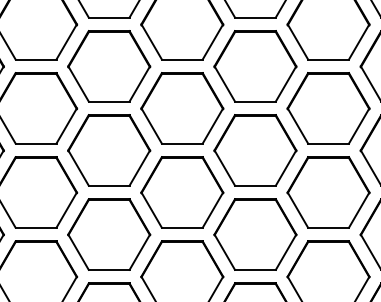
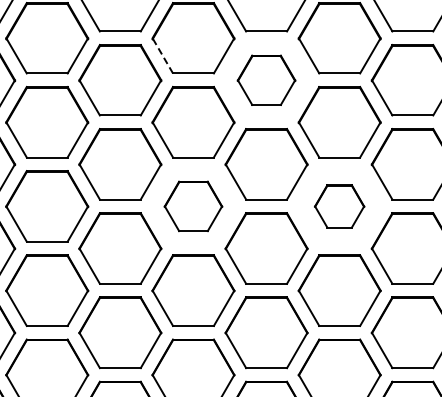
line: (151, 41) -> (162, 55), solid -> dashed
part: (255, 66) -> (266, 80), size x0.7
part: (182, 192) -> (193, 206), size x0.7
part: (328, 192) -> (339, 206), size x0.6

